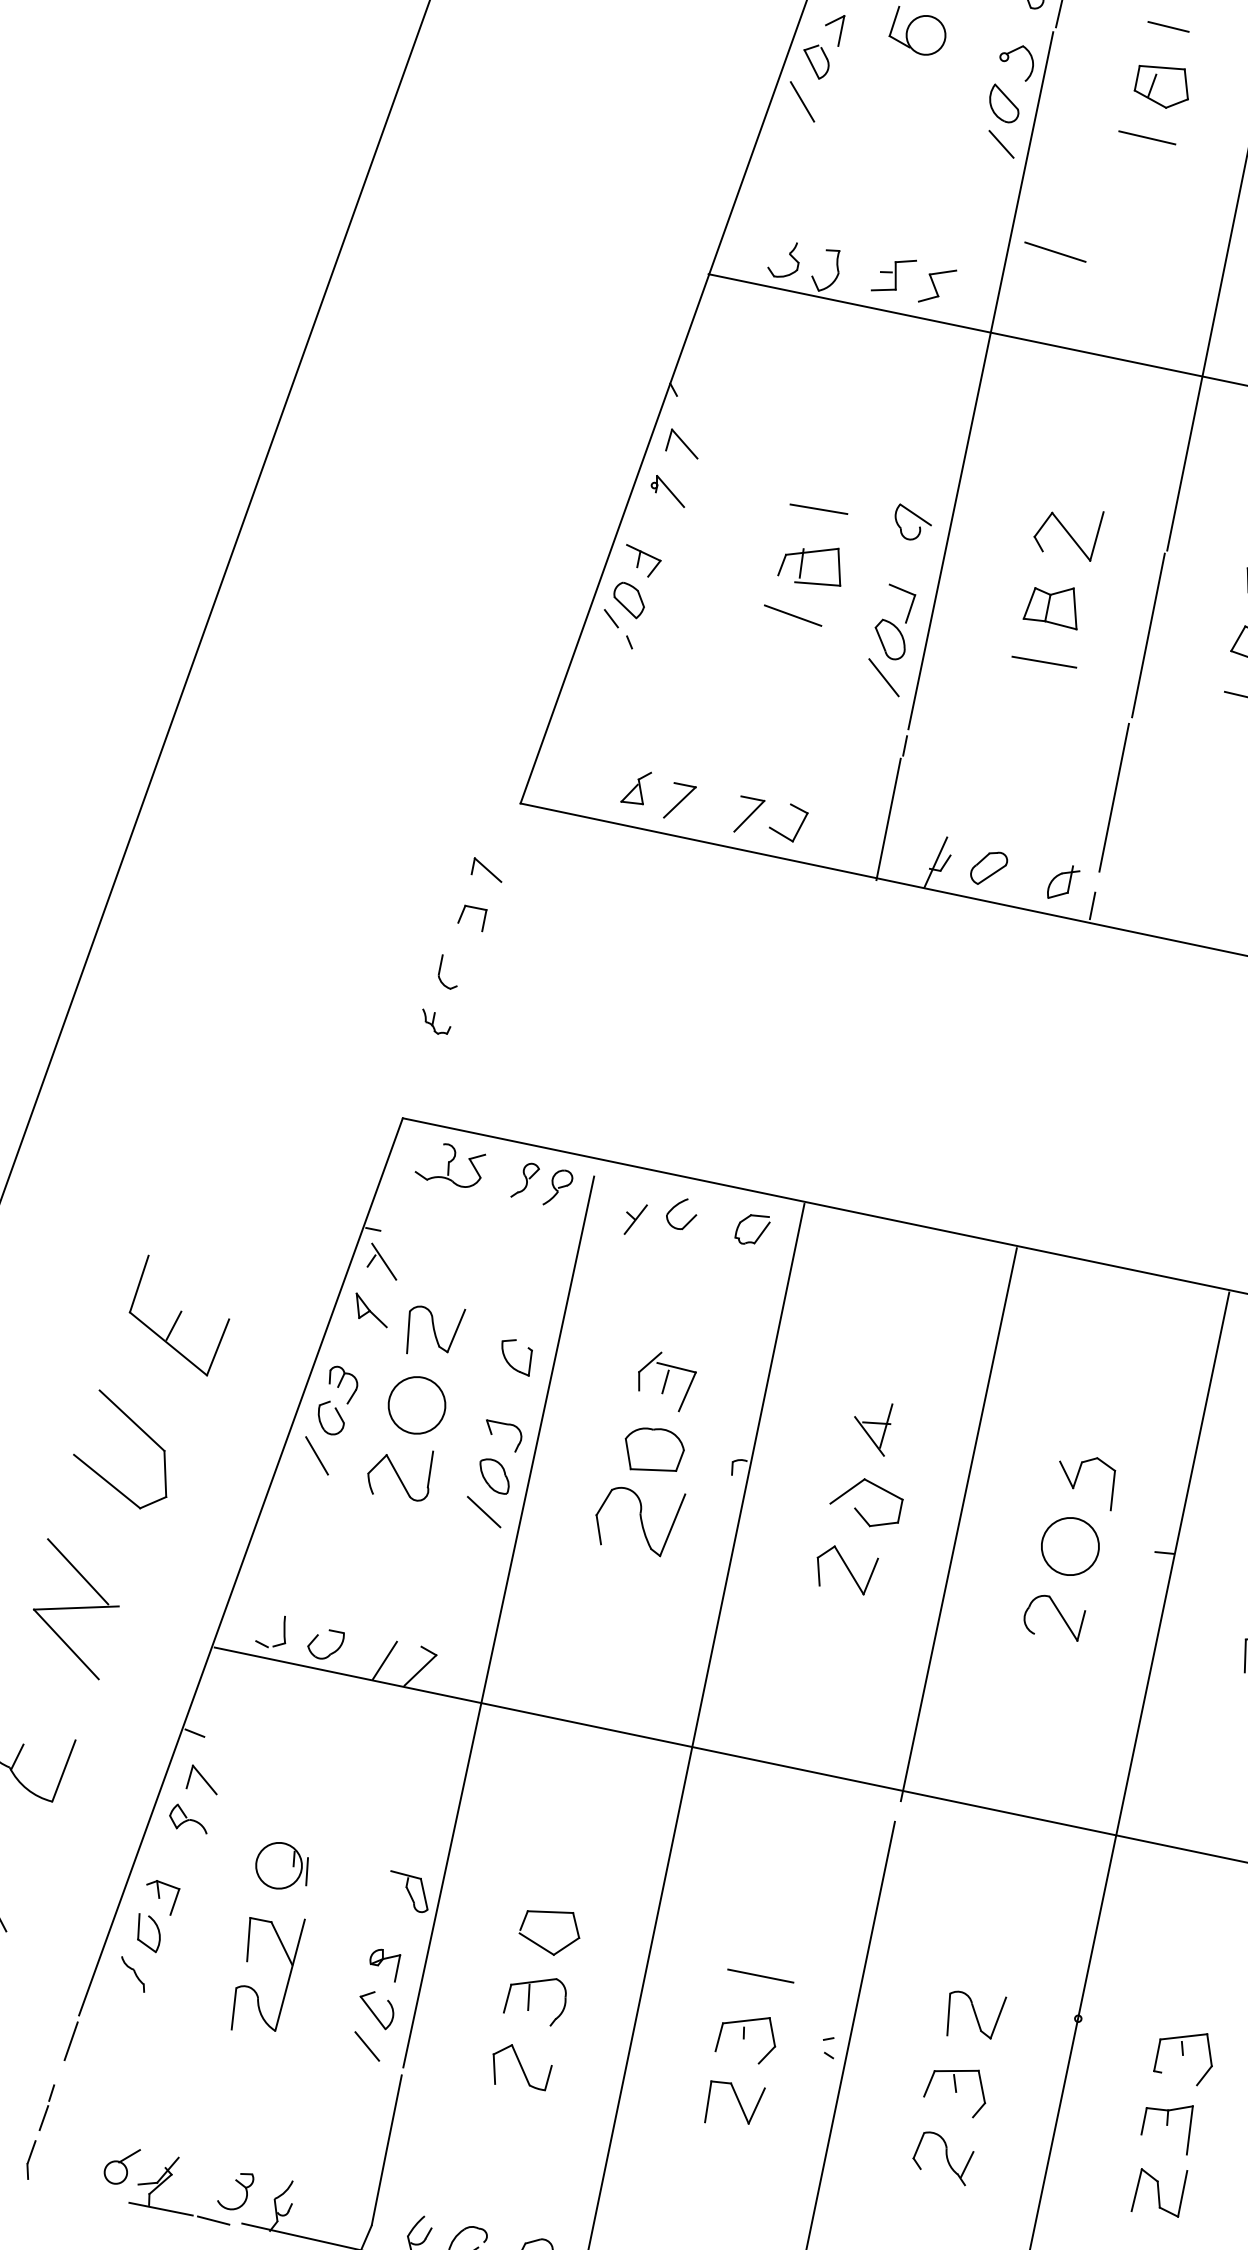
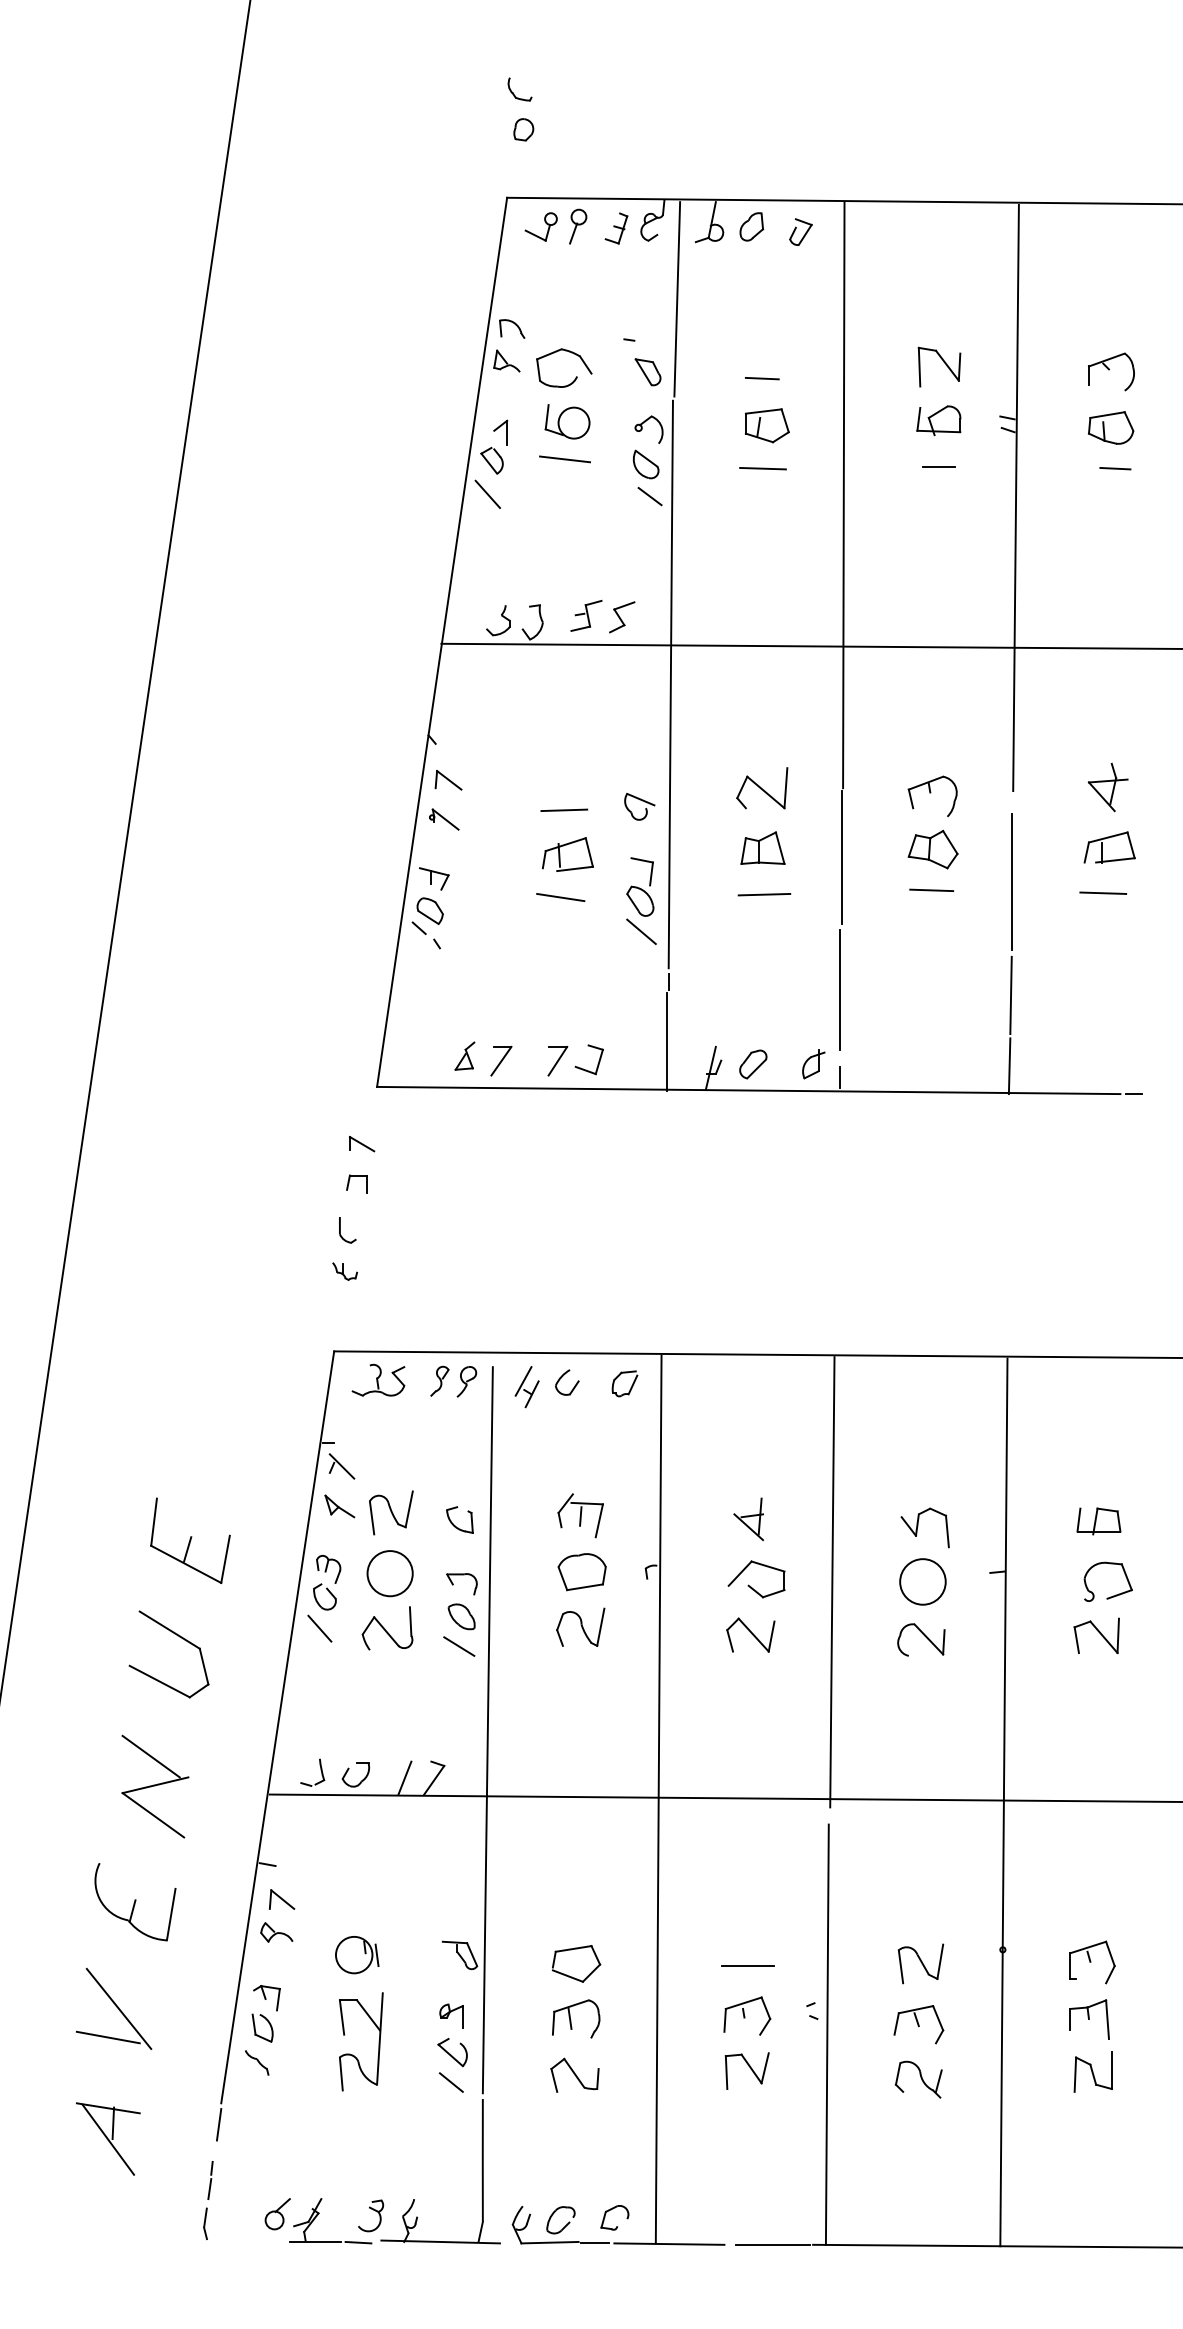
line: (1054, 252) -> (564, 459), moved
line: (628, 1201) -> (523, 1381), added
part: (638, 1517) -> (580, 1626), size x0.71

